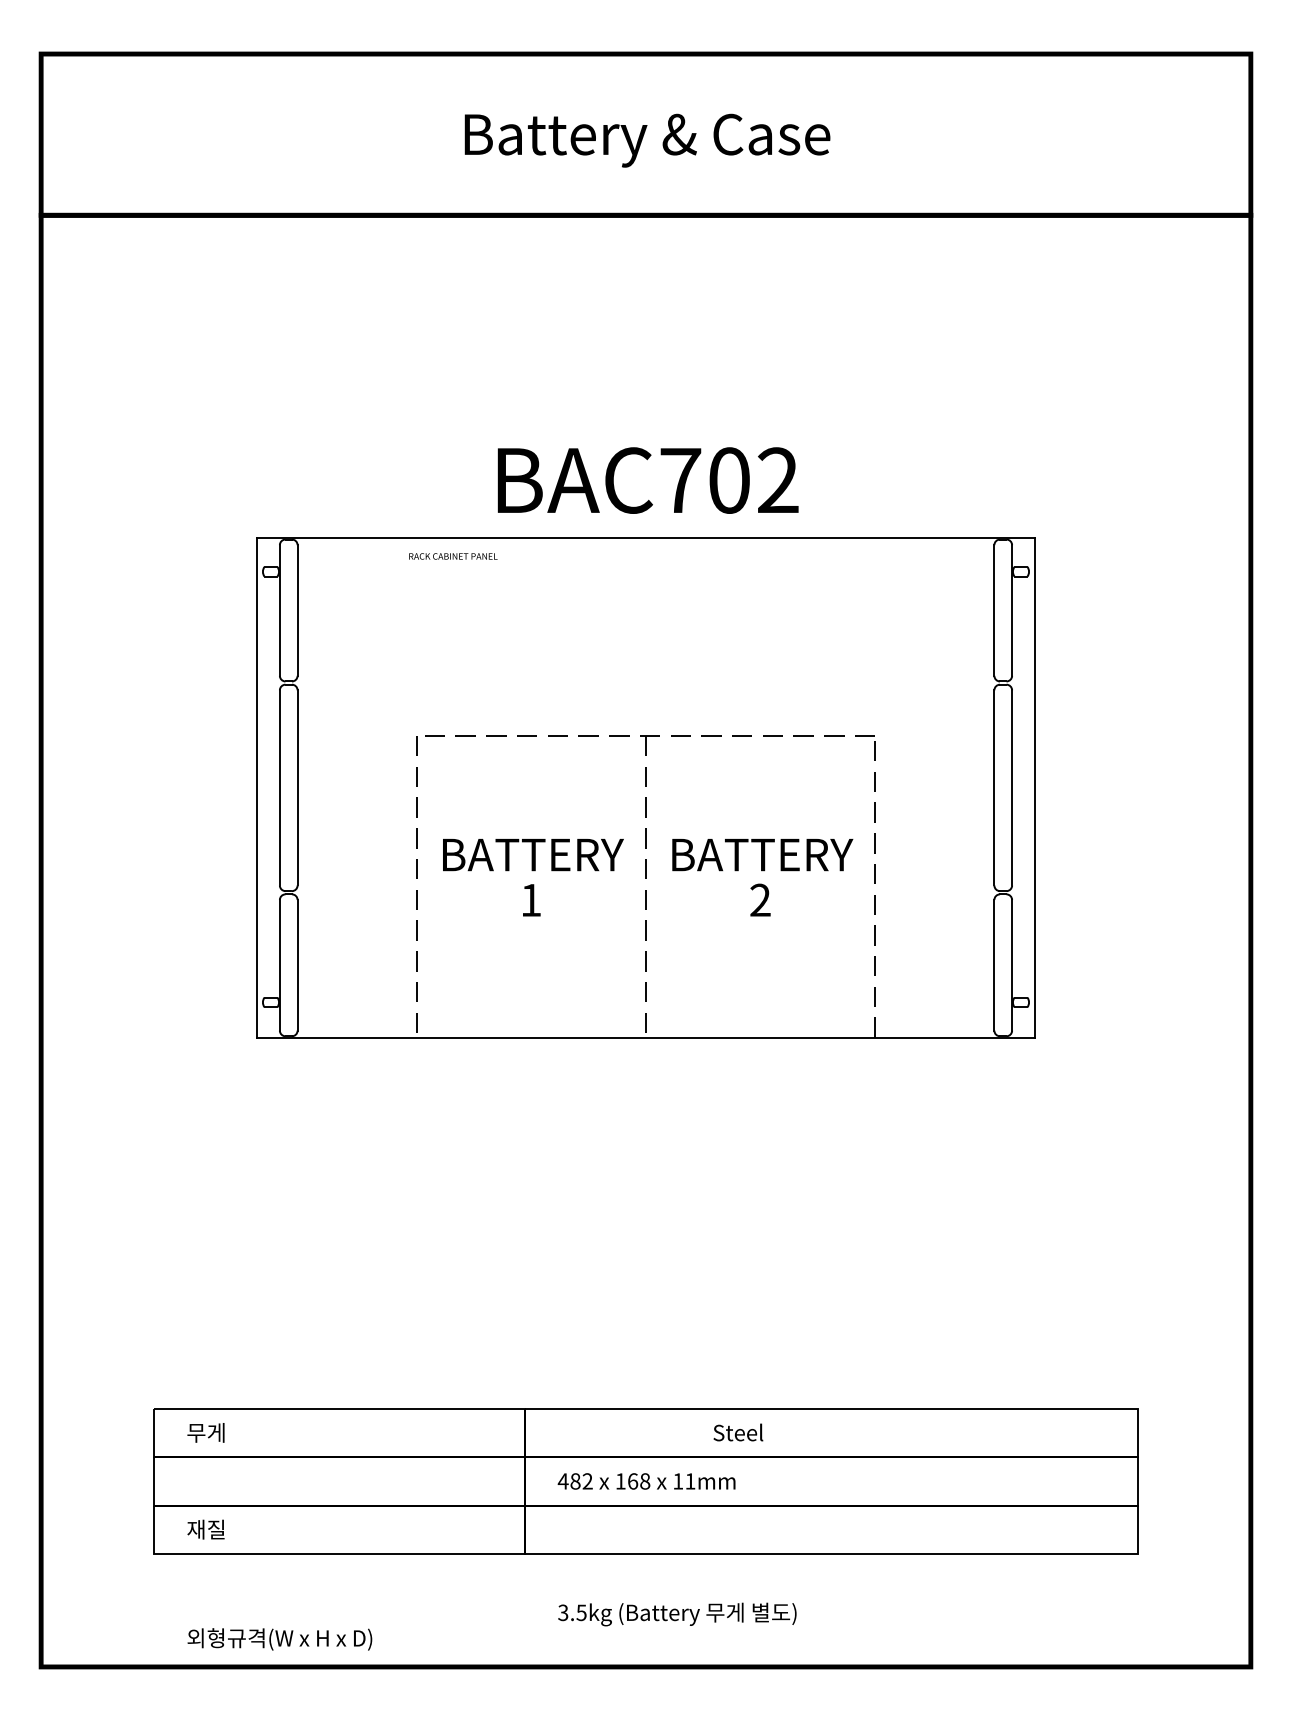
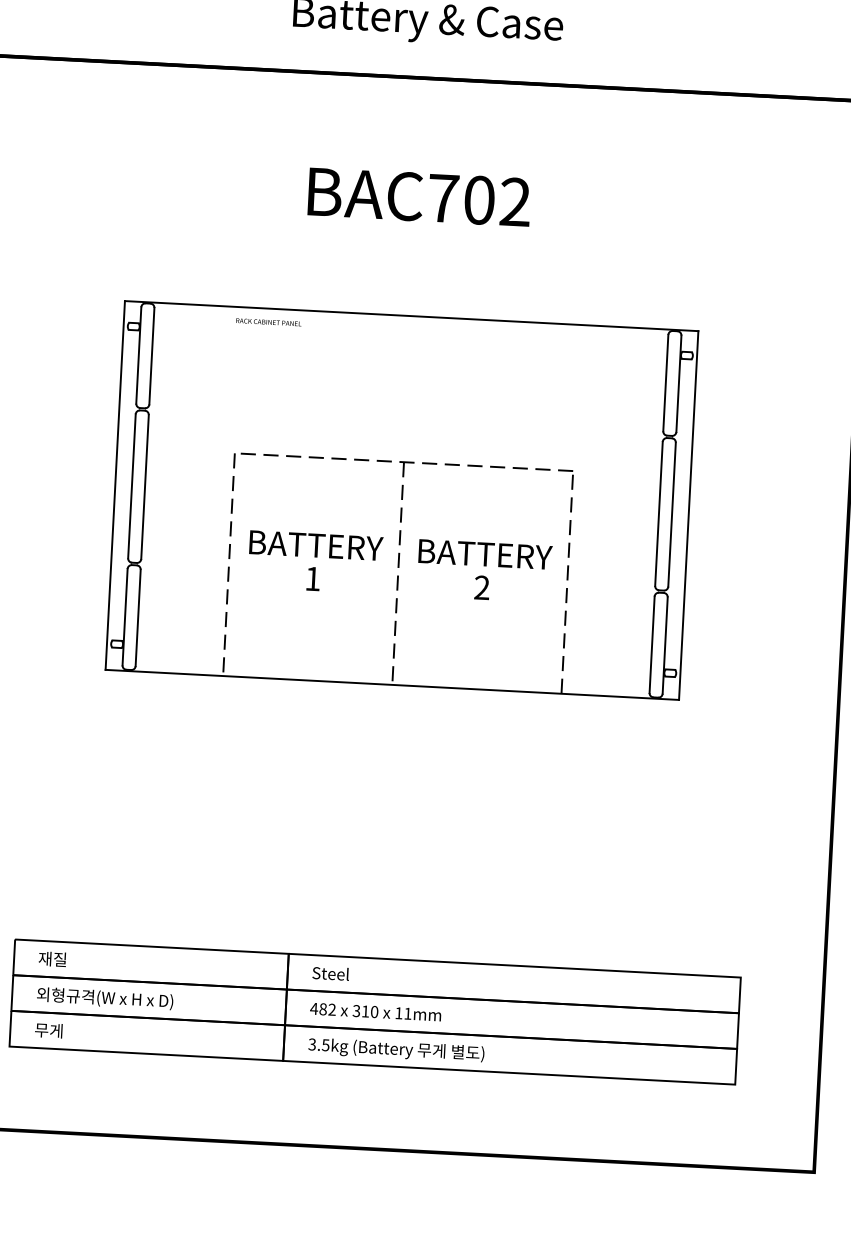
text: (647, 480) -> (419, 197), moved
text: (205, 1432) -> (52, 958), 무게 -> 재질
text: (738, 1432) -> (330, 973), moved
text: (632, 1481) -> (365, 1011), 168 -> 310
text: (205, 1529) -> (48, 1030), 재질 -> 무게
text: (677, 1614) -> (396, 1050), moved
text: (279, 1639) -> (104, 998), moved

